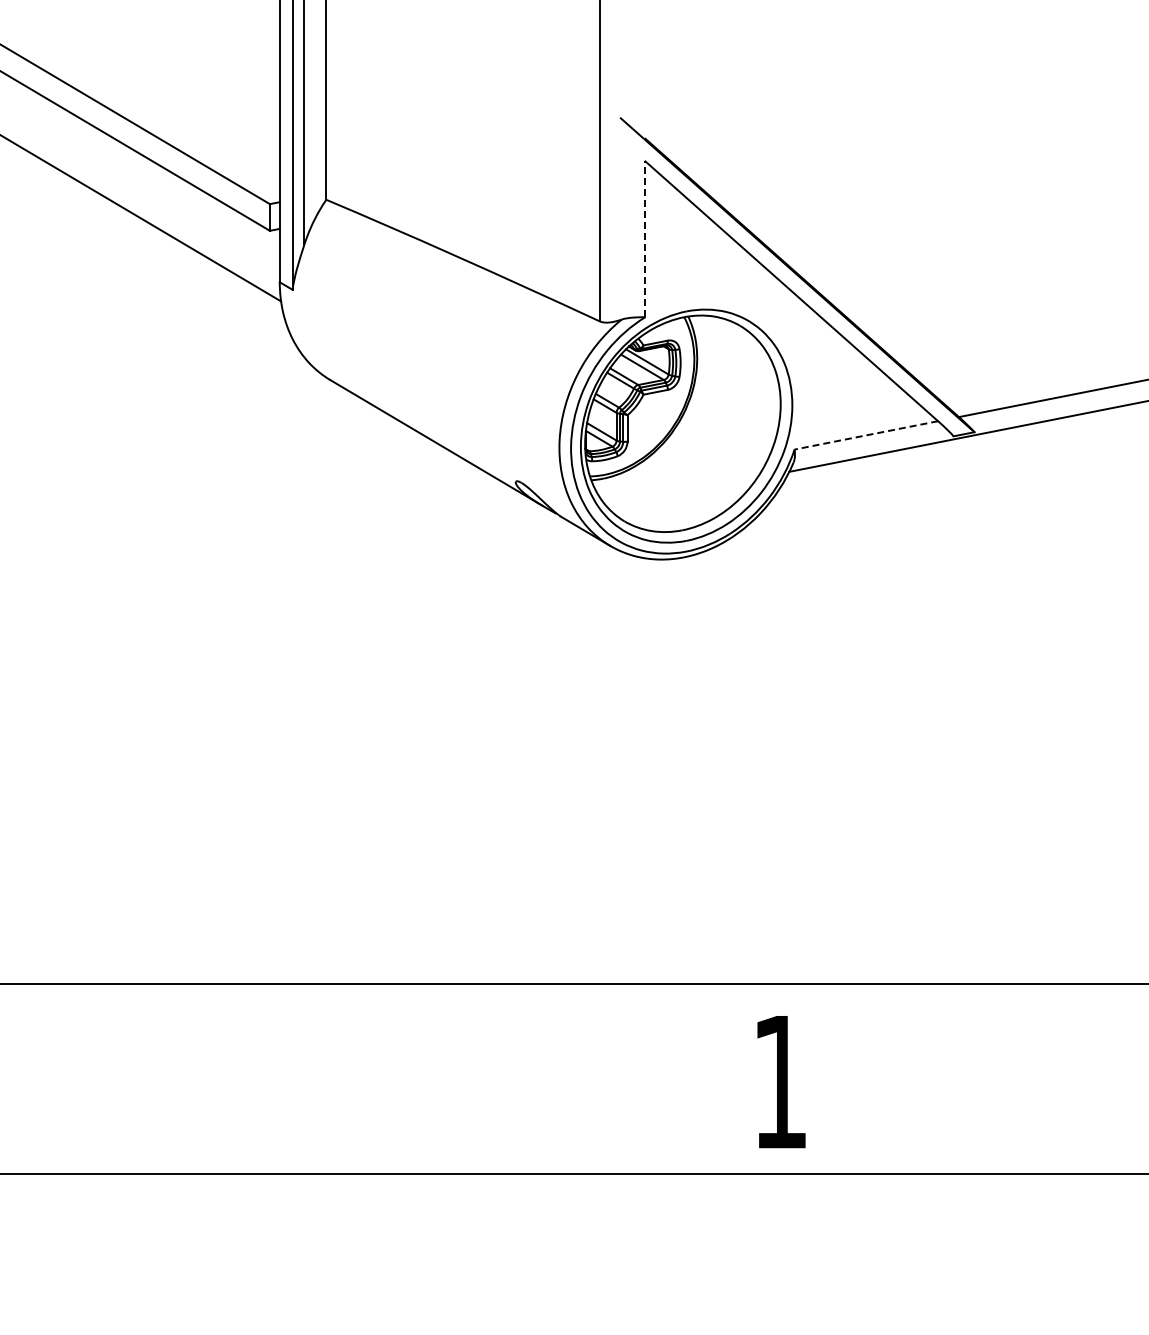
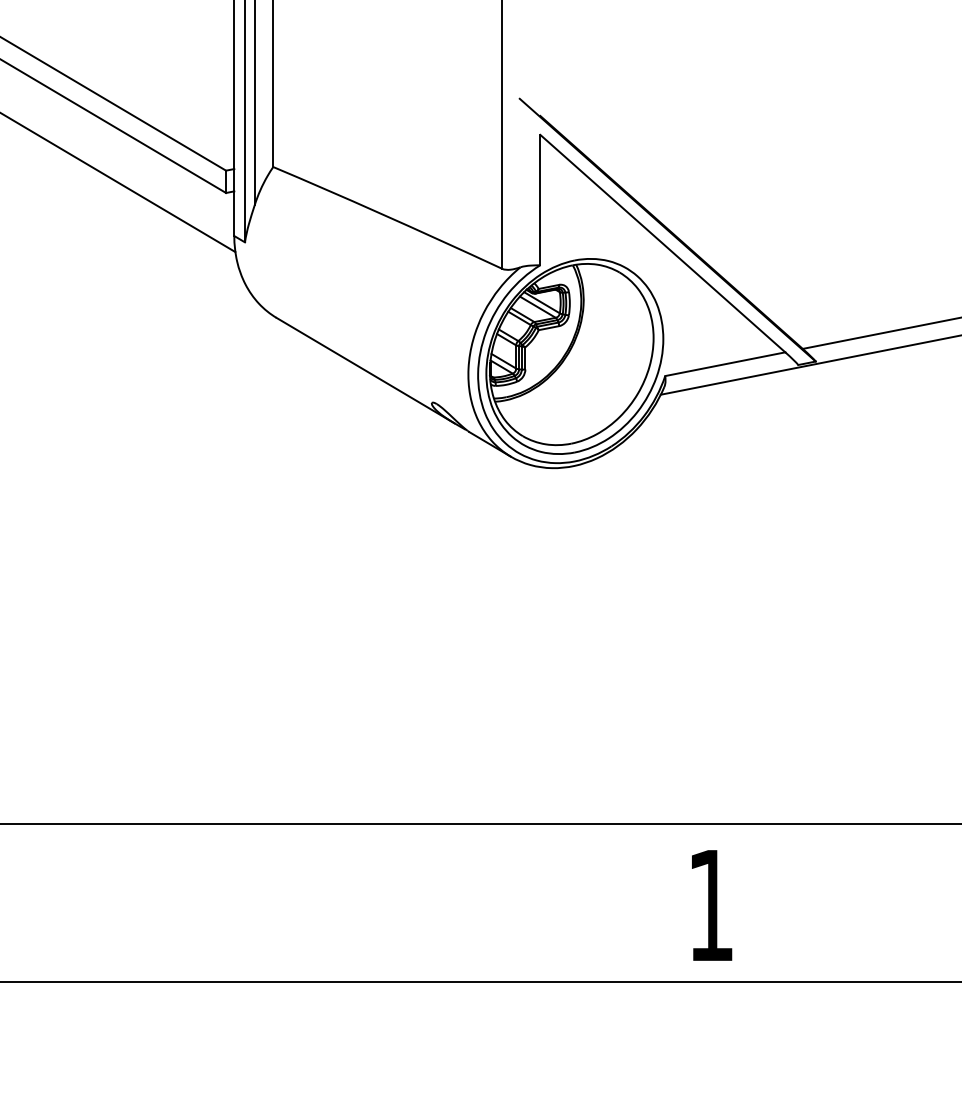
line: (645, 239) -> (540, 200), dashed -> solid
line: (865, 435) -> (724, 364), dashed -> solid
text: (781, 1082) -> (712, 905), moved

